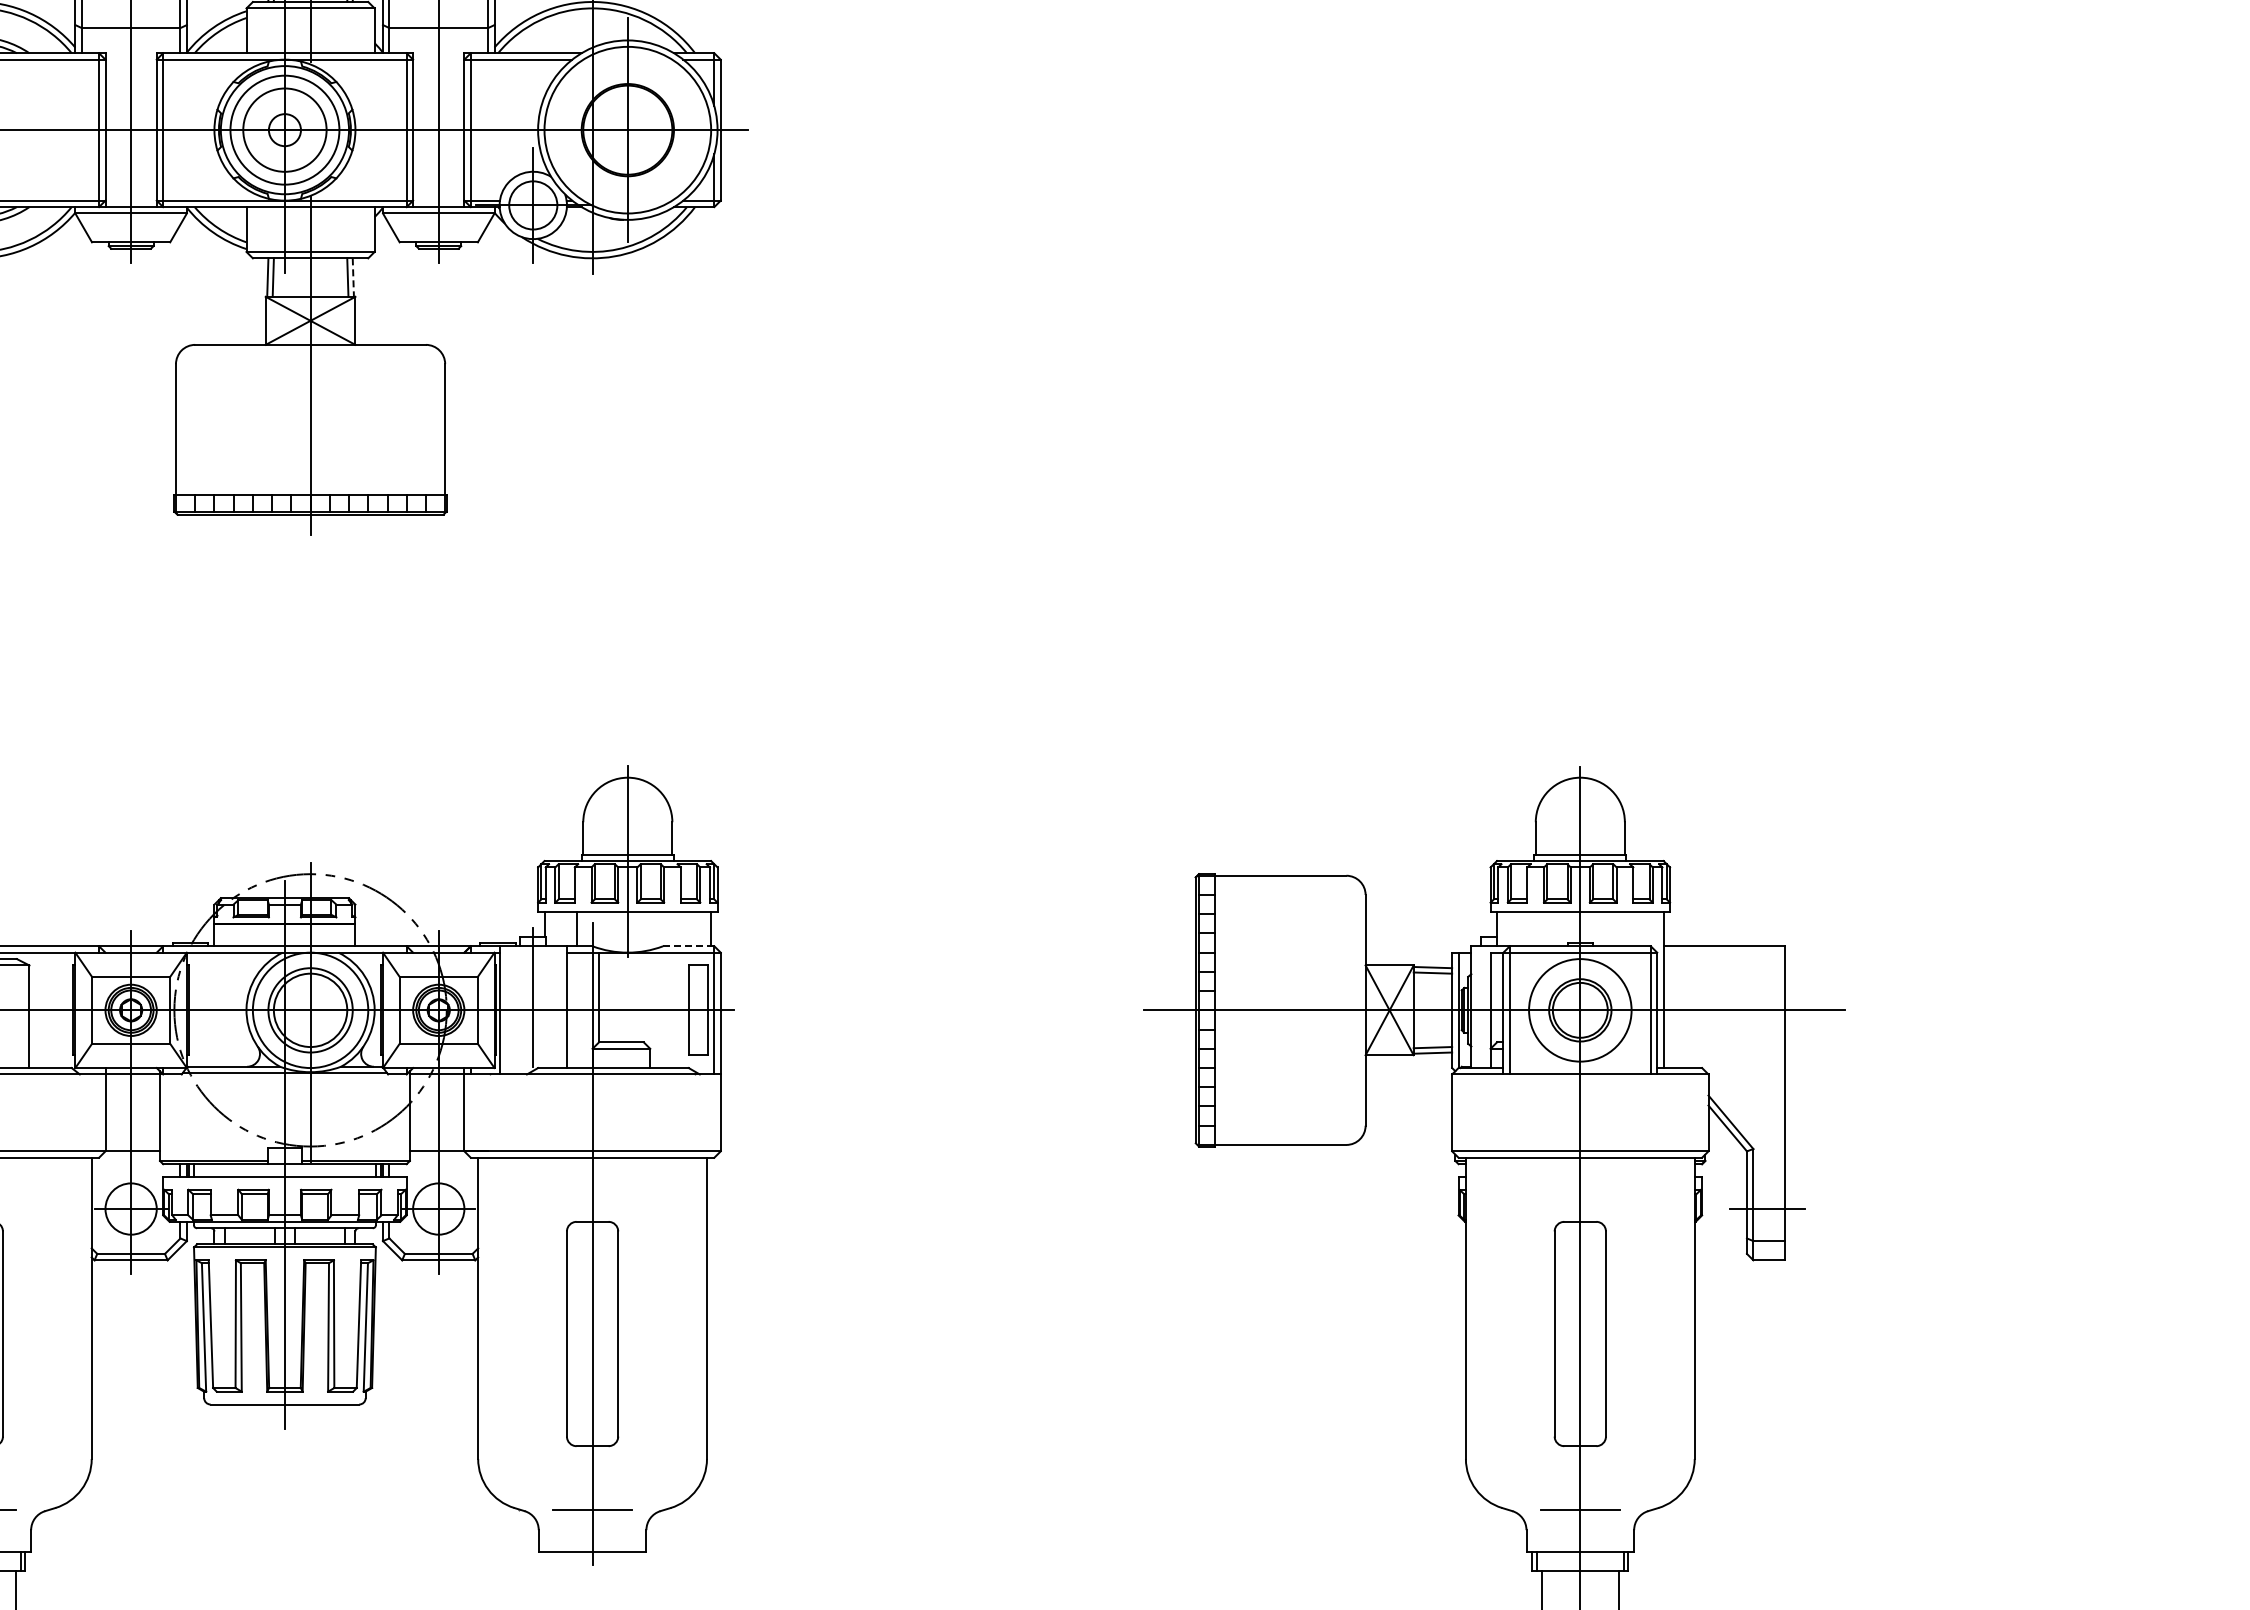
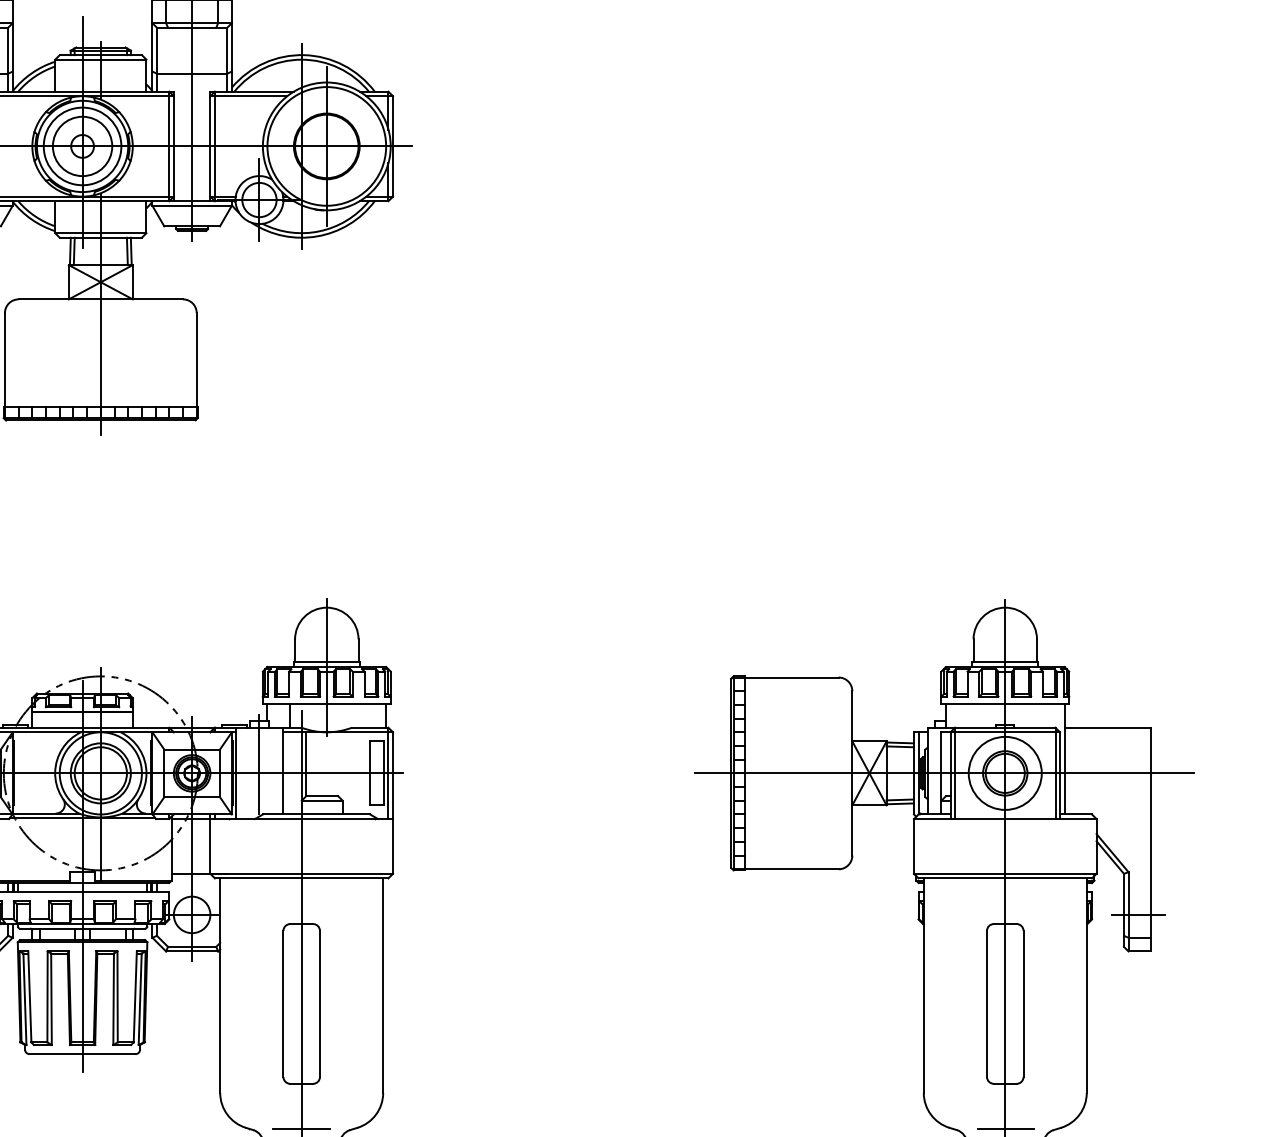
line: (353, 278) -> (131, 252), dashed -> solid
line: (688, 946) -> (370, 727), dashed -> solid

